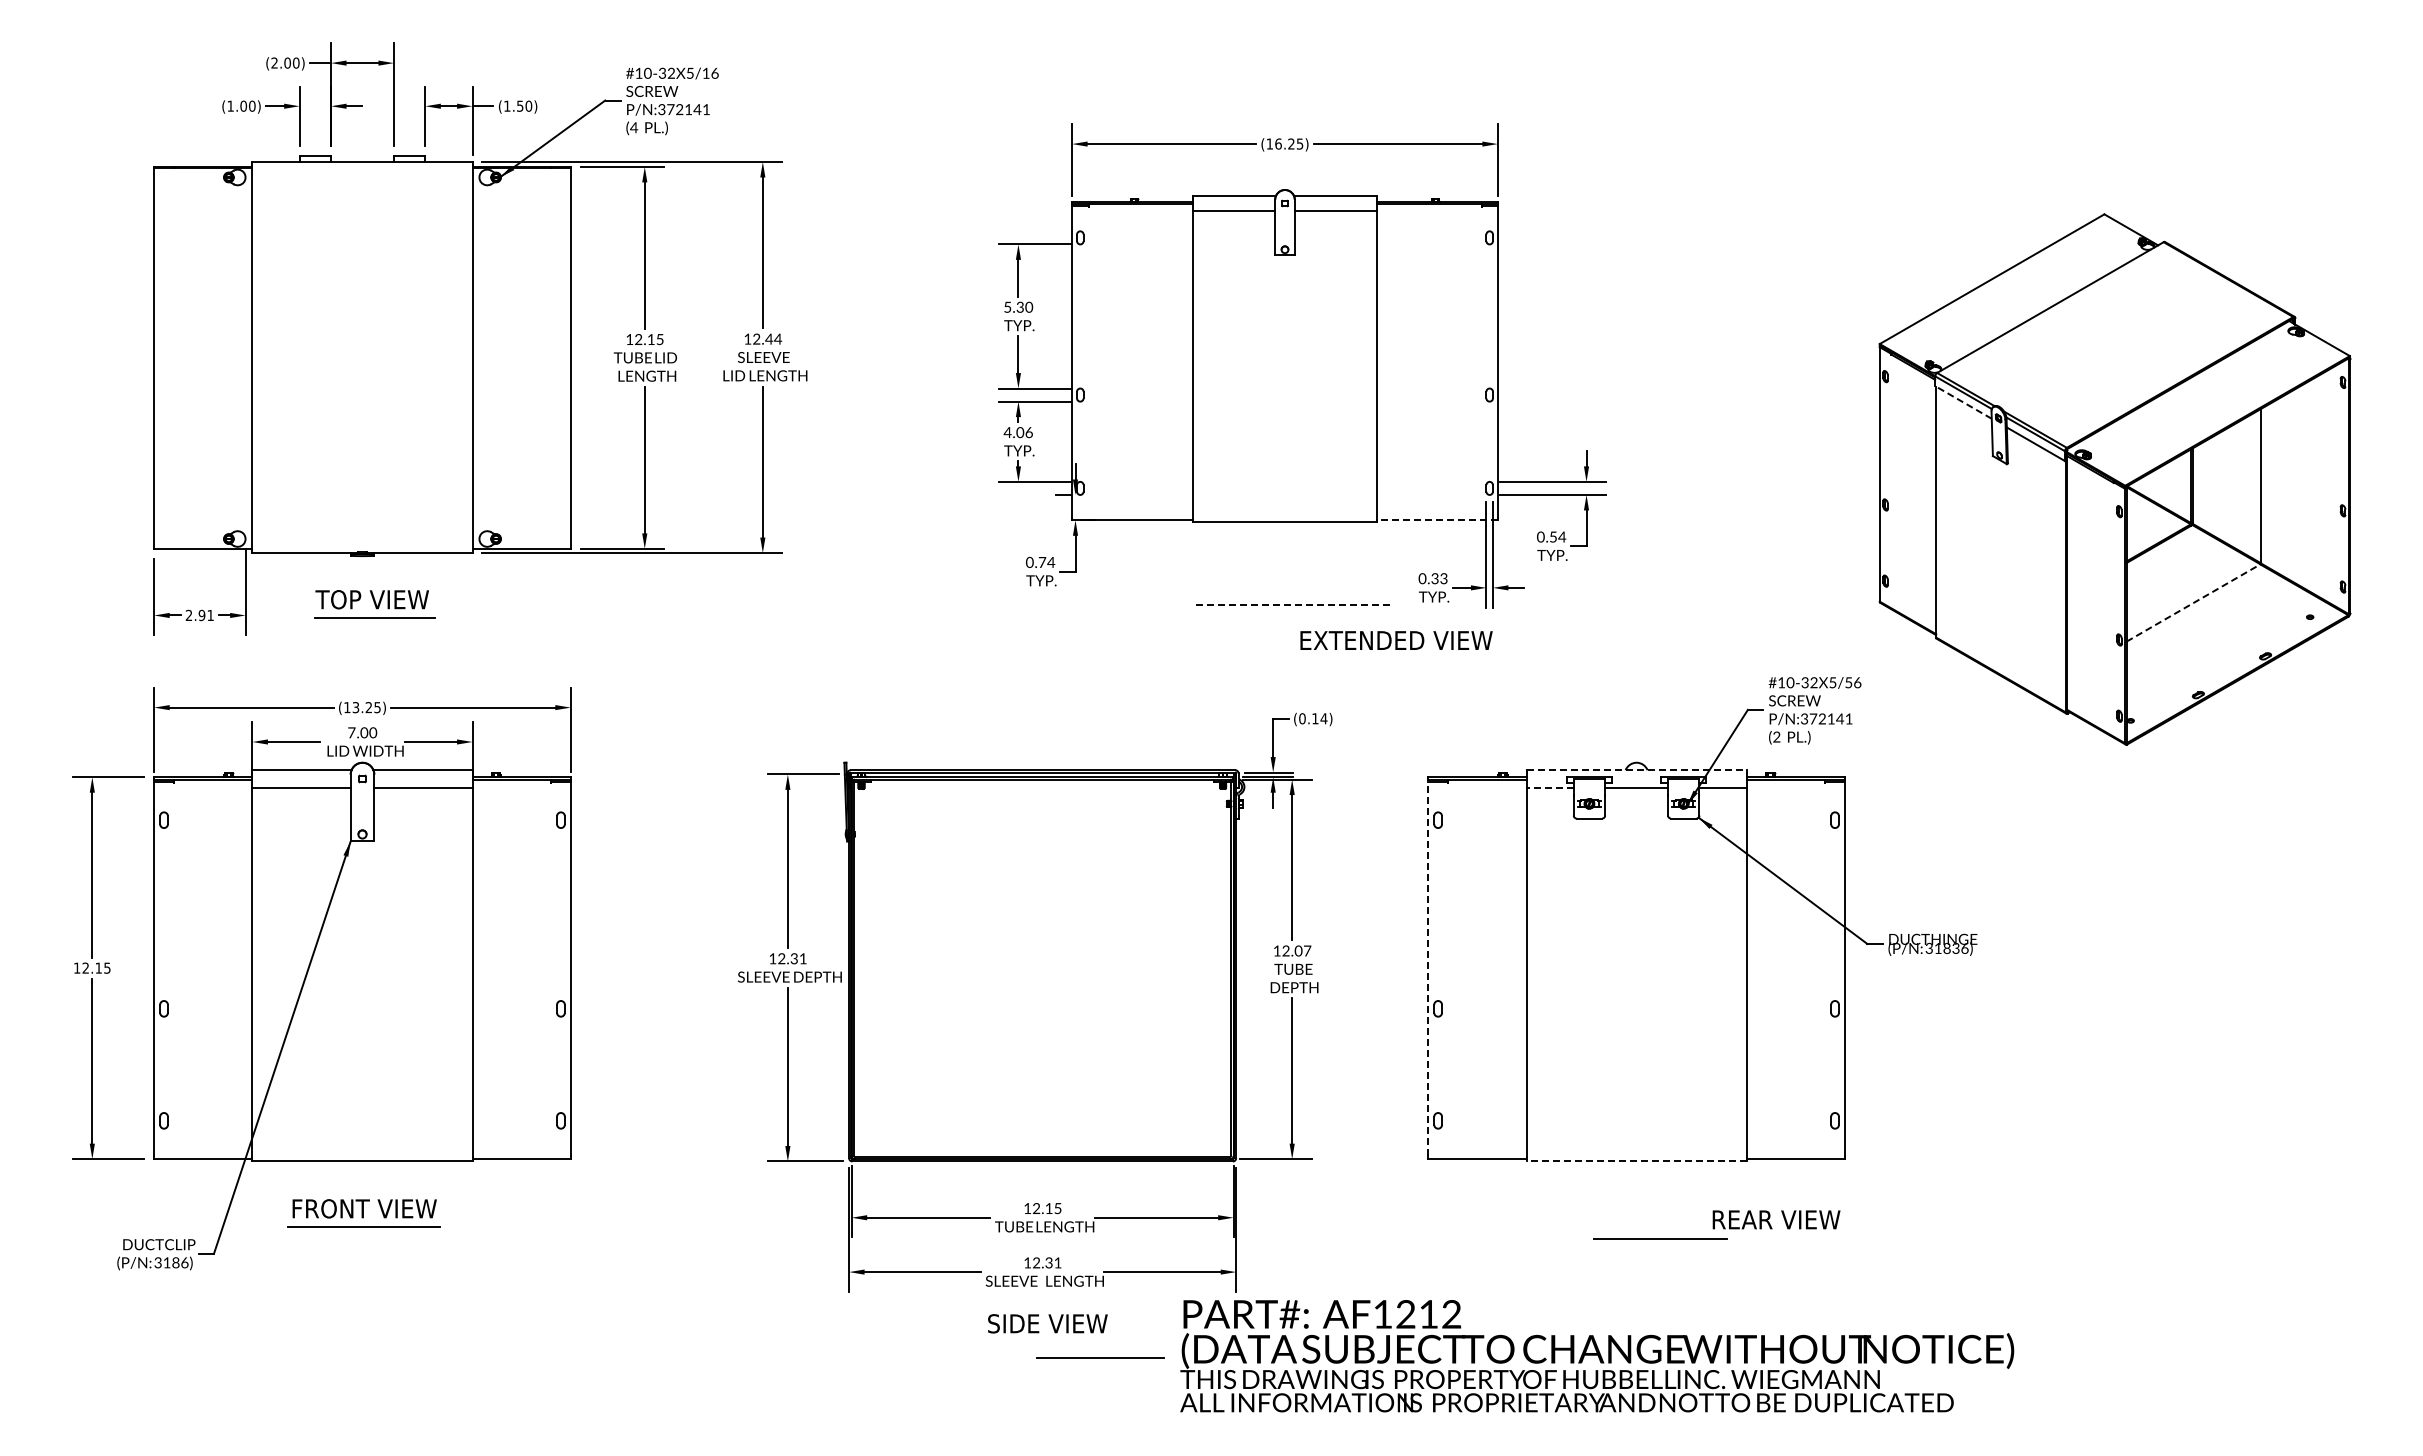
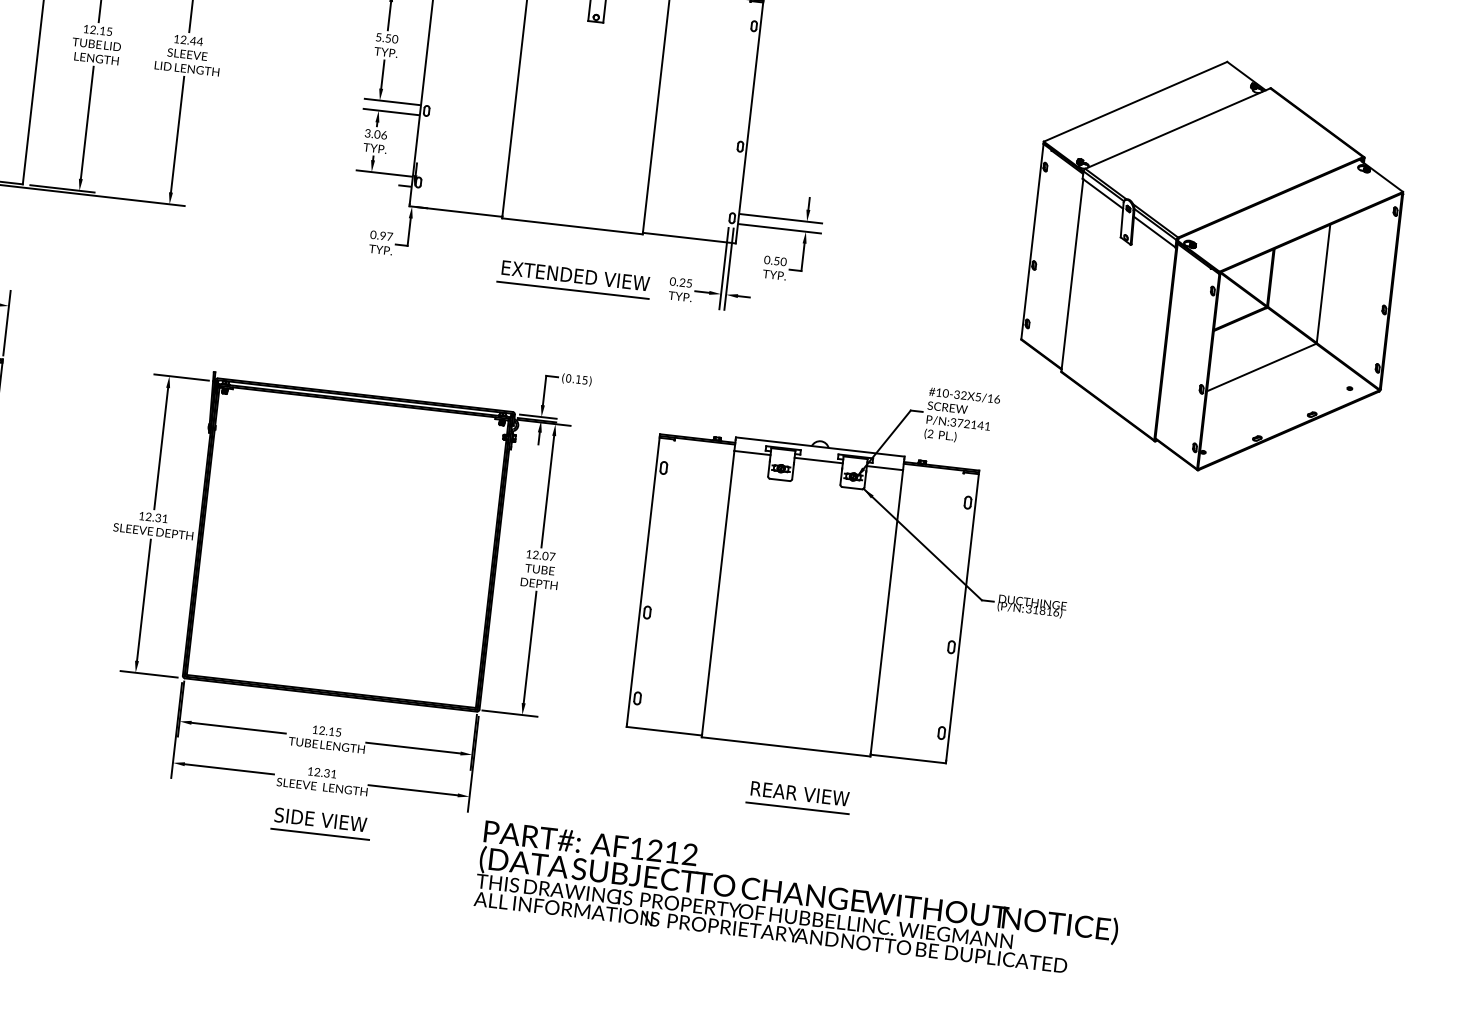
text: (1019, 306) -> (387, 37), 5.30 -> 5.50
line: (1963, 402) -> (1102, 193), dashed -> solid
text: (1007, 432) -> (367, 133), 4.06 -> 3.06
line: (1437, 520) -> (689, 238), dashed -> solid
text: (1562, 536) -> (783, 261), 0.54 -> 0.50
text: (1046, 561) -> (386, 235), 0.74 -> 0.97
text: (1439, 578) -> (685, 282), 0.33 -> 0.25
line: (2193, 602) -> (1261, 367), dashed -> solid
line: (1295, 604) -> (573, 290), dashed -> solid
text: (1396, 640) -> (575, 275), moved
text: (1848, 682) -> (990, 398), #10-32X5/56 -> #10-32X5/16
text: (1323, 718) -> (584, 380), (0.14) -> (0.15)
line: (1637, 770) -> (820, 447), dashed -> solid
line: (1550, 787) -> (752, 452), dashed -> solid
text: (1955, 948) -> (1049, 611), 31836) -> 31816)
line: (1428, 968) -> (643, 580), dashed -> solid
line: (1636, 1161) -> (786, 746), dashed -> solid
text: (1776, 1219) -> (800, 793), moved
text: (1597, 1356) -> (798, 899), moved
line: (1100, 1357) -> (320, 834), moved

